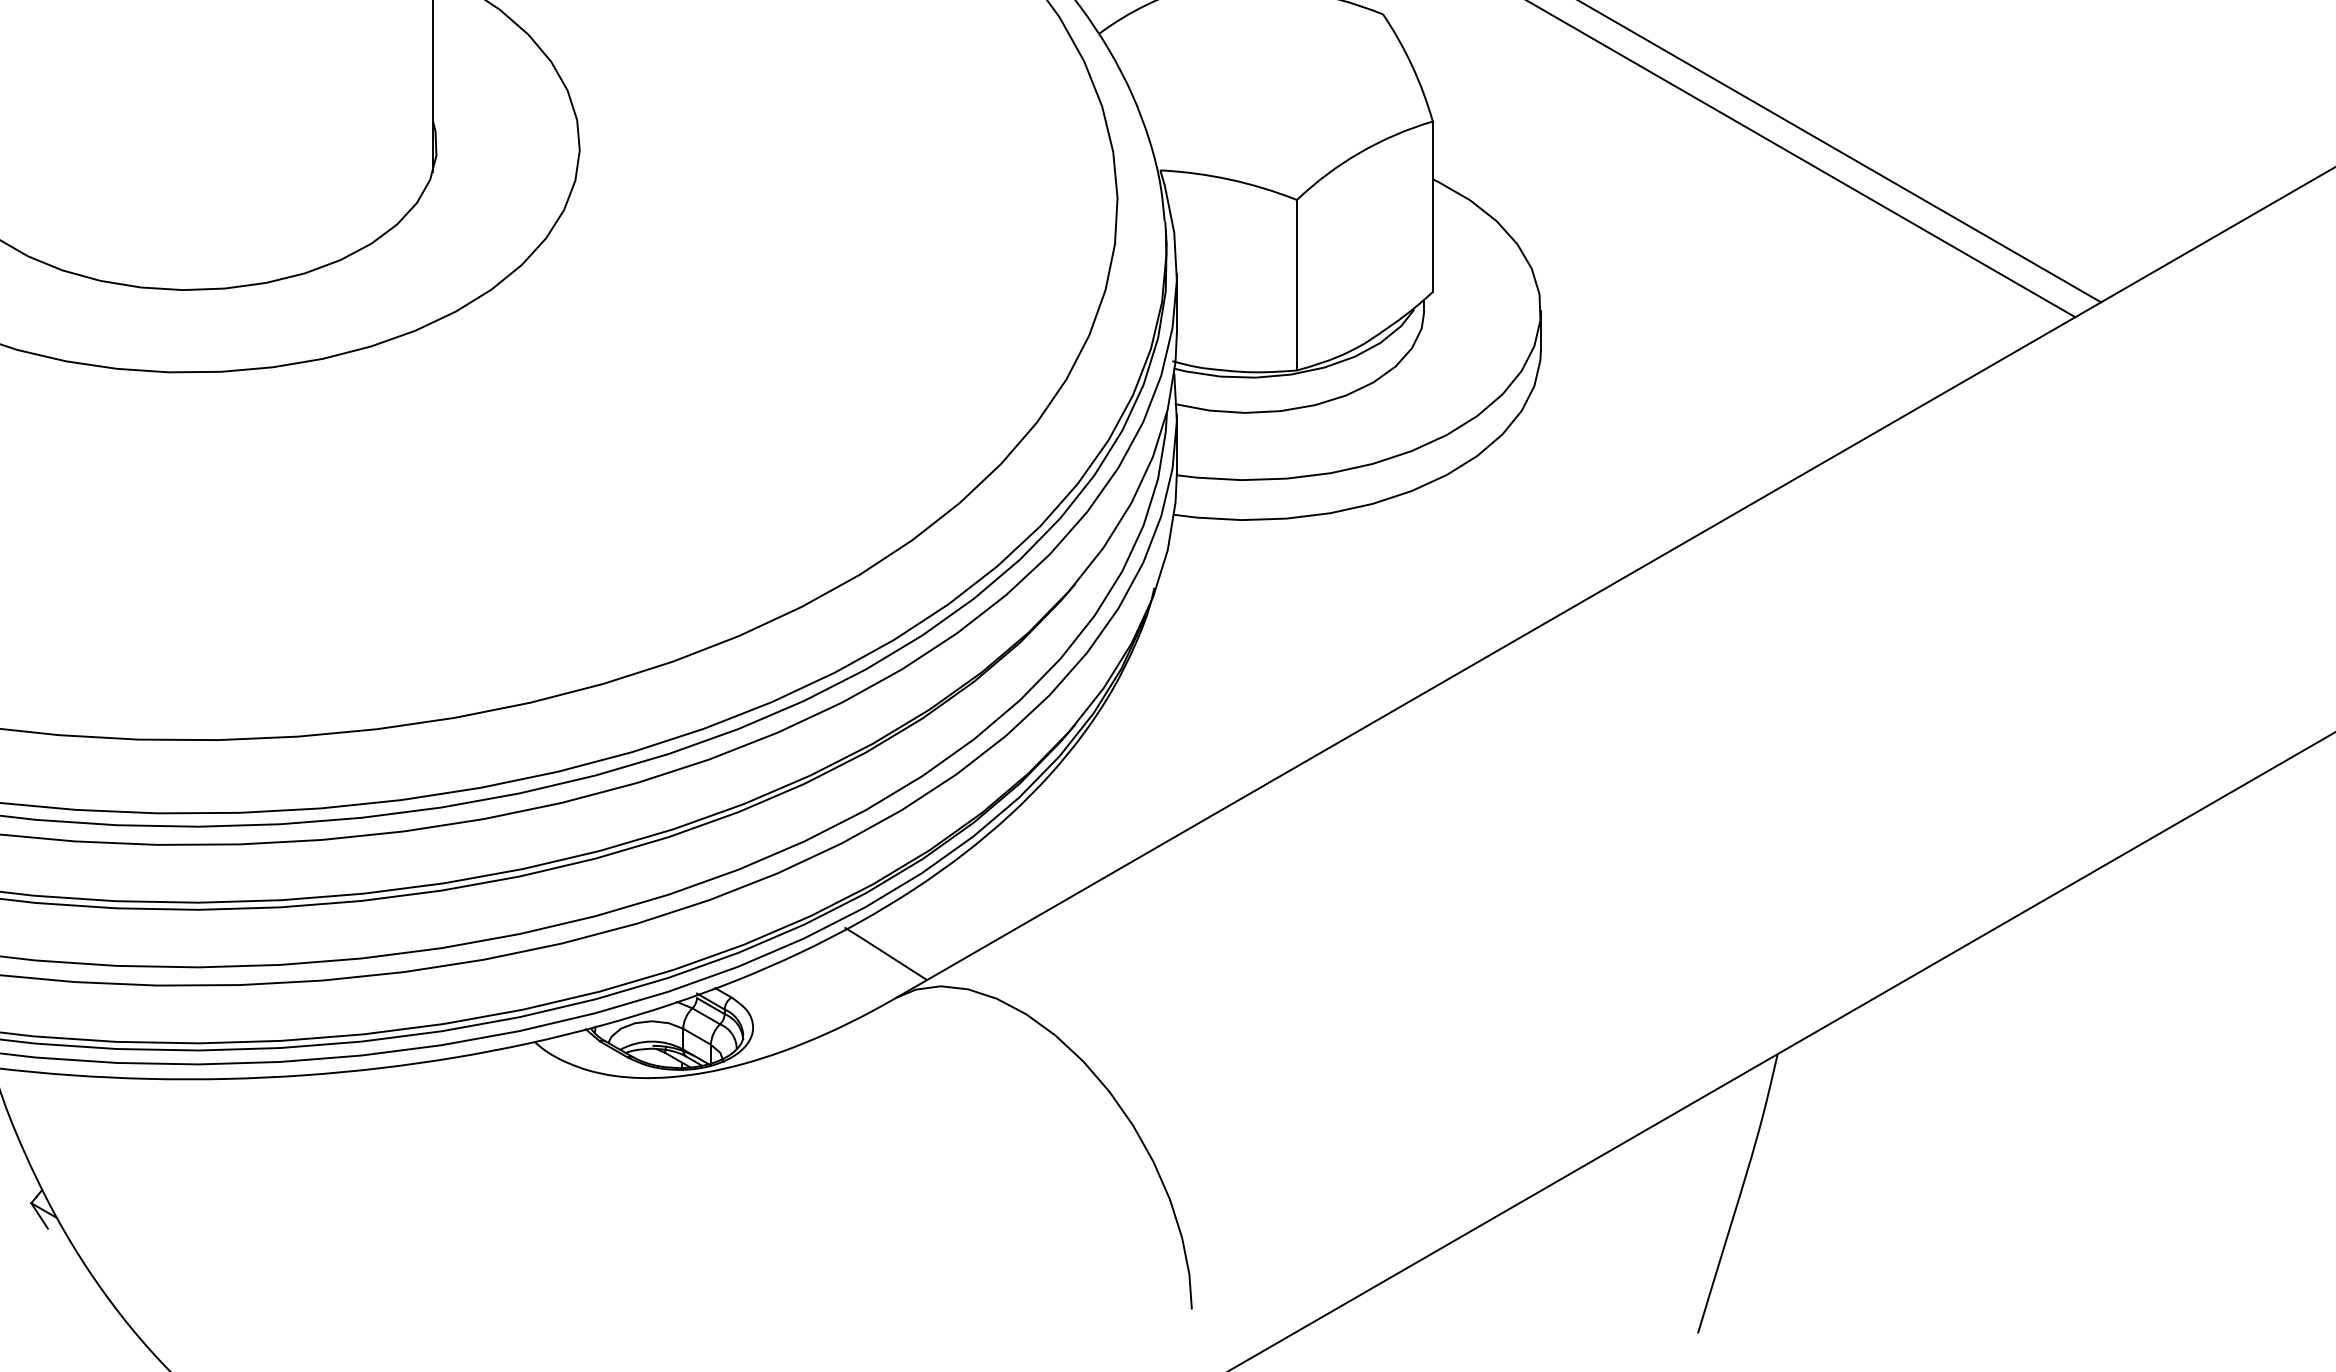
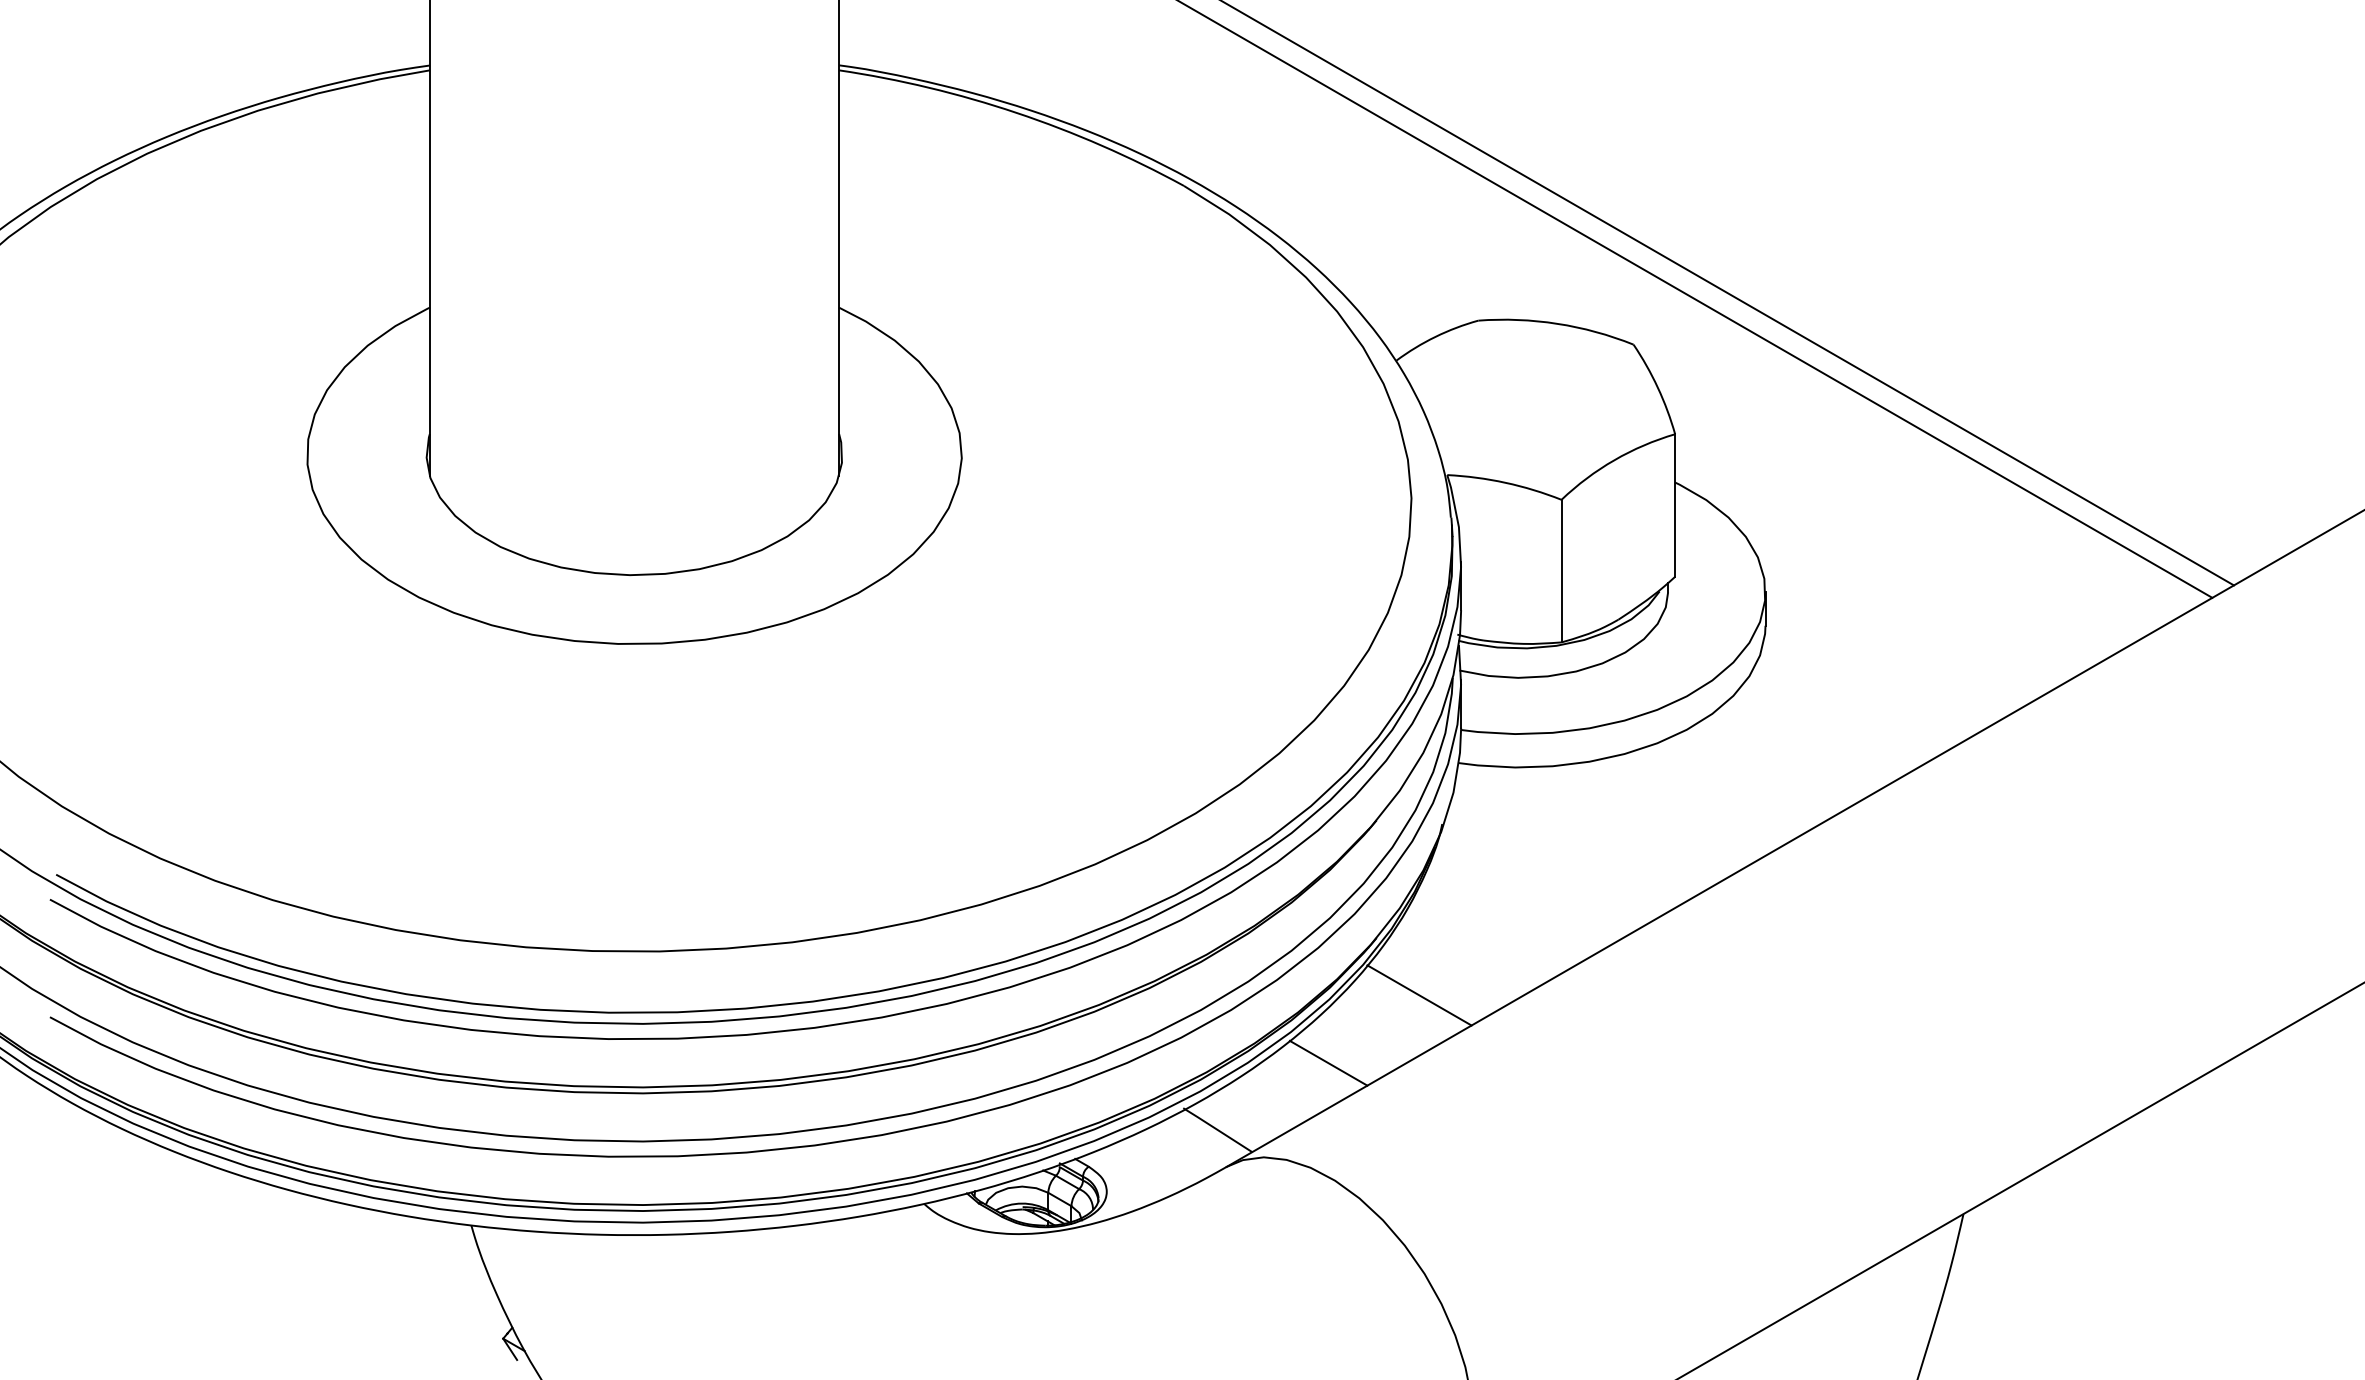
line: (1127, 792) -> (1419, 995), added
line: (1018, 872) -> (1328, 1062), added

